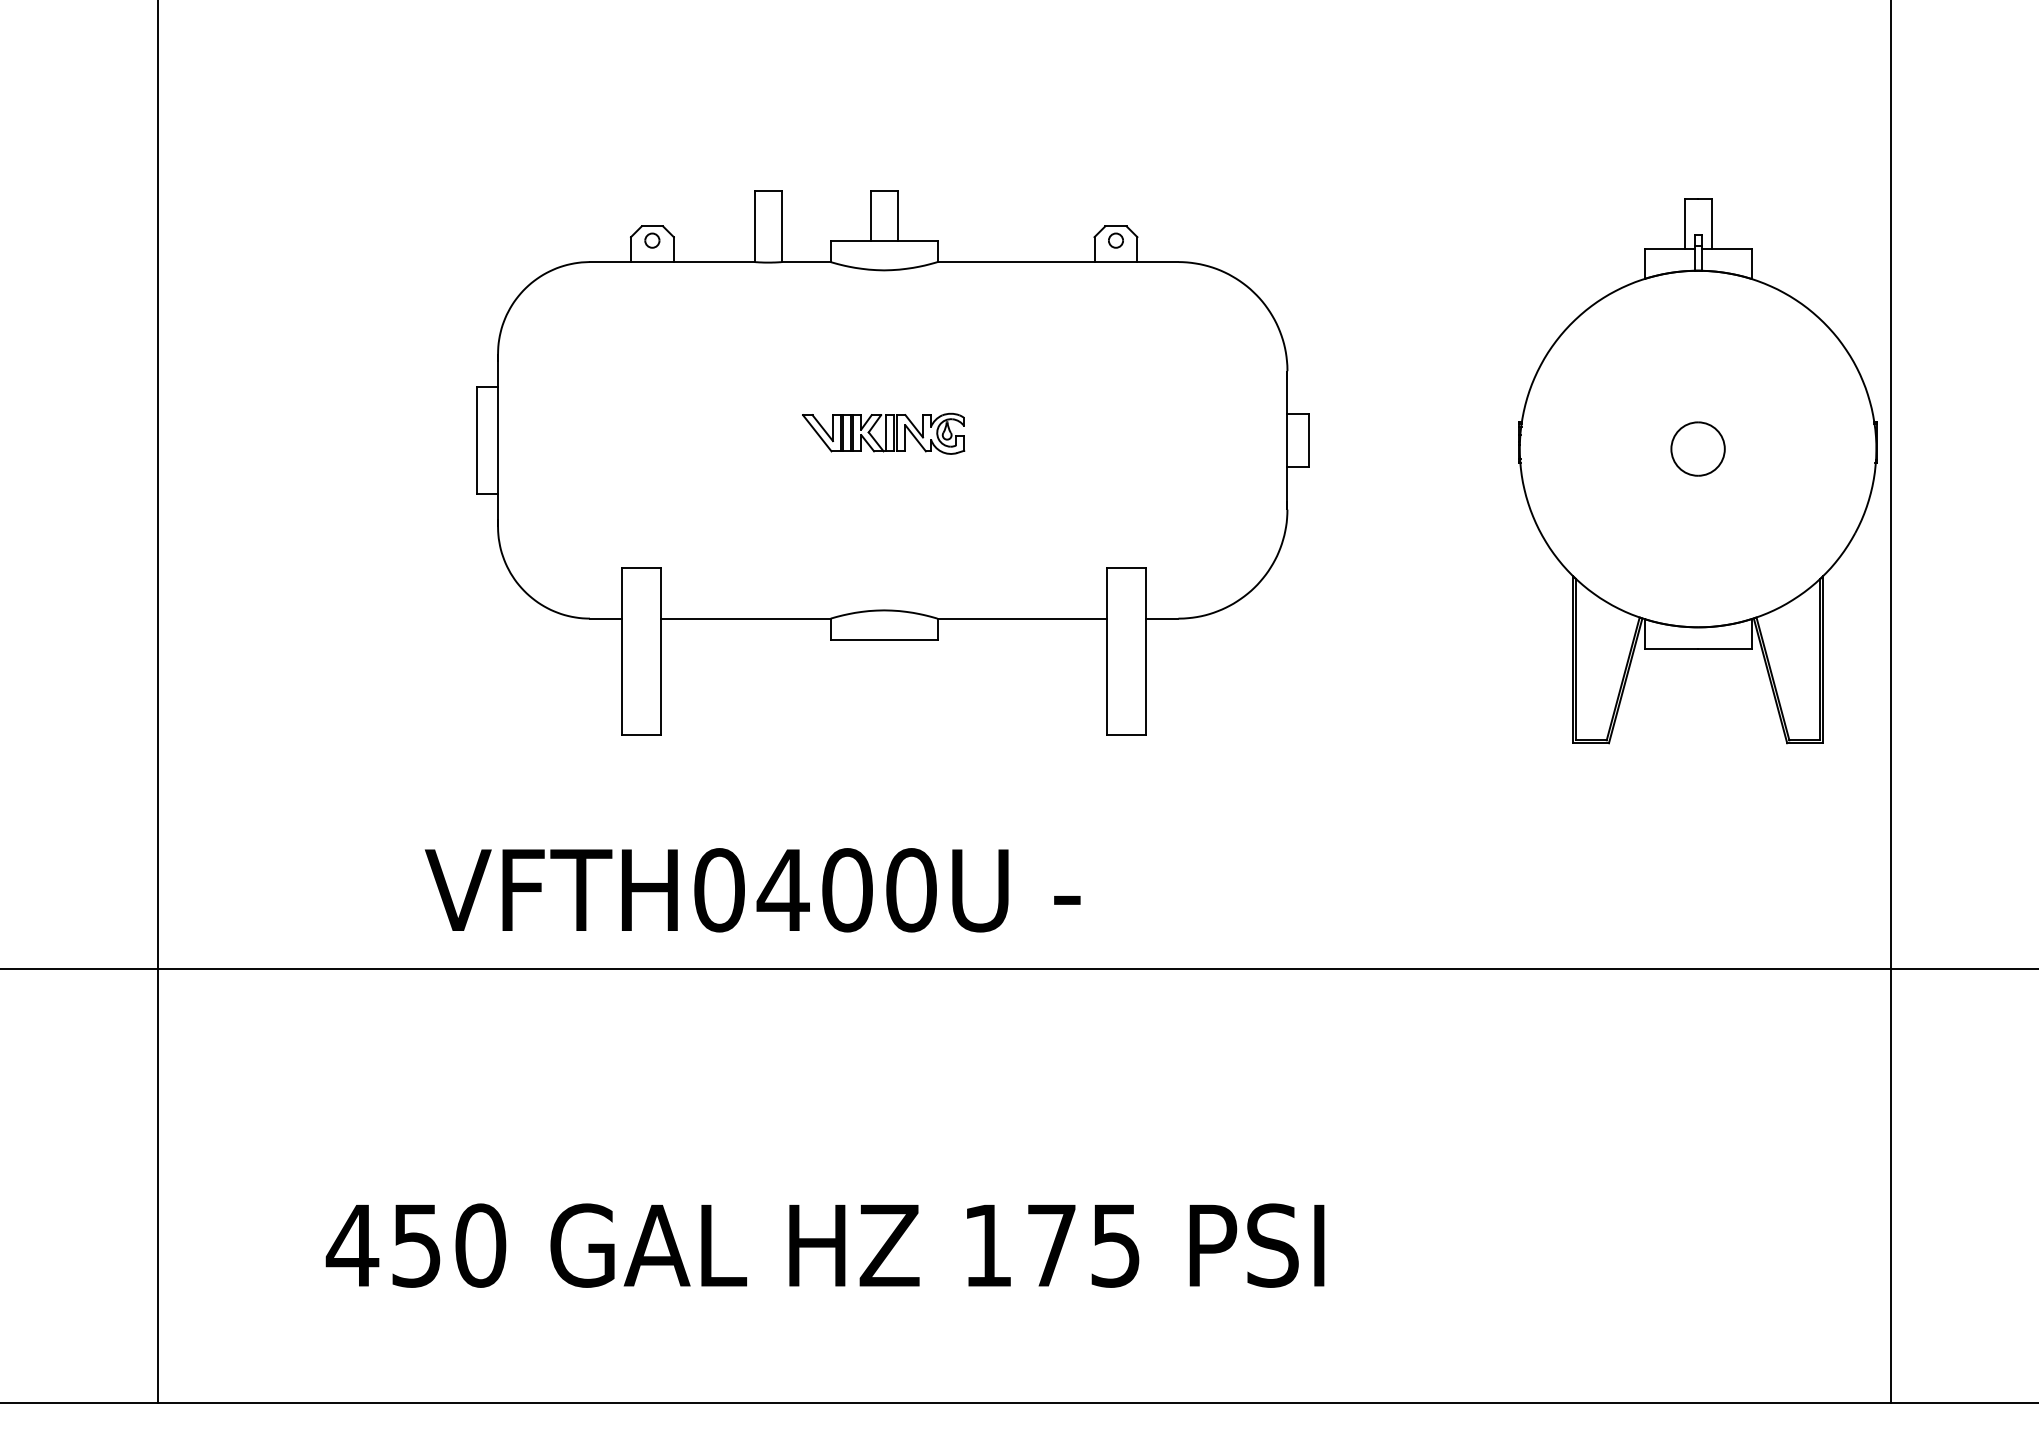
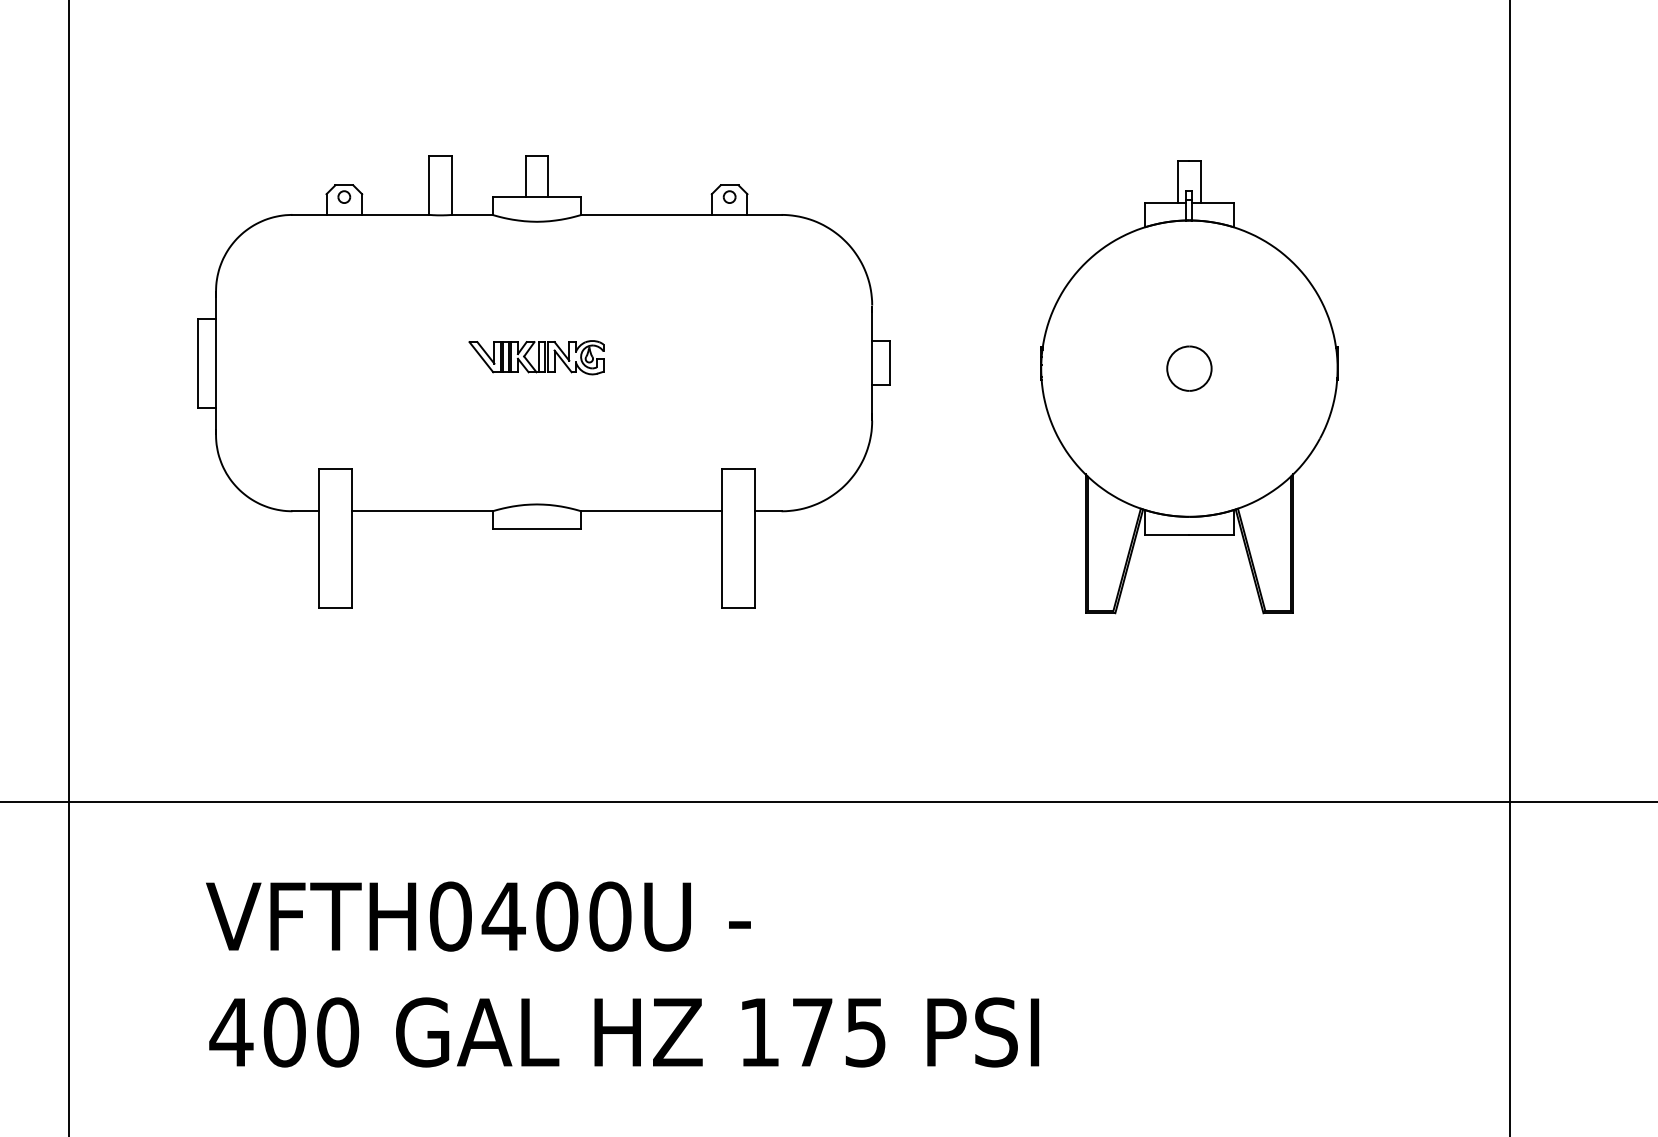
part: (892, 462) -> (543, 381), moved
part: (1697, 471) -> (1188, 387), moved
text: (752, 890) -> (478, 916), moved
text: (416, 1245) -> (284, 1032), 450 -> 400

